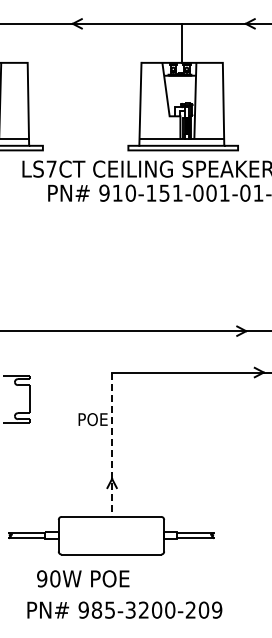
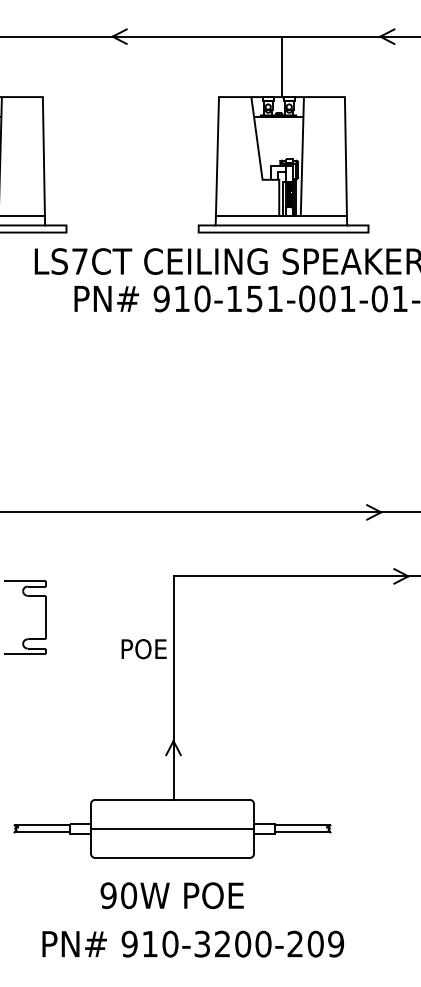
line: (112, 445) -> (174, 689), dashed -> solid
line: (111, 535) -> (172, 828), added
text: (83, 578) -> (172, 895), moved
text: (103, 609) -> (160, 943), 985-3200-209 -> 910-3200-209

